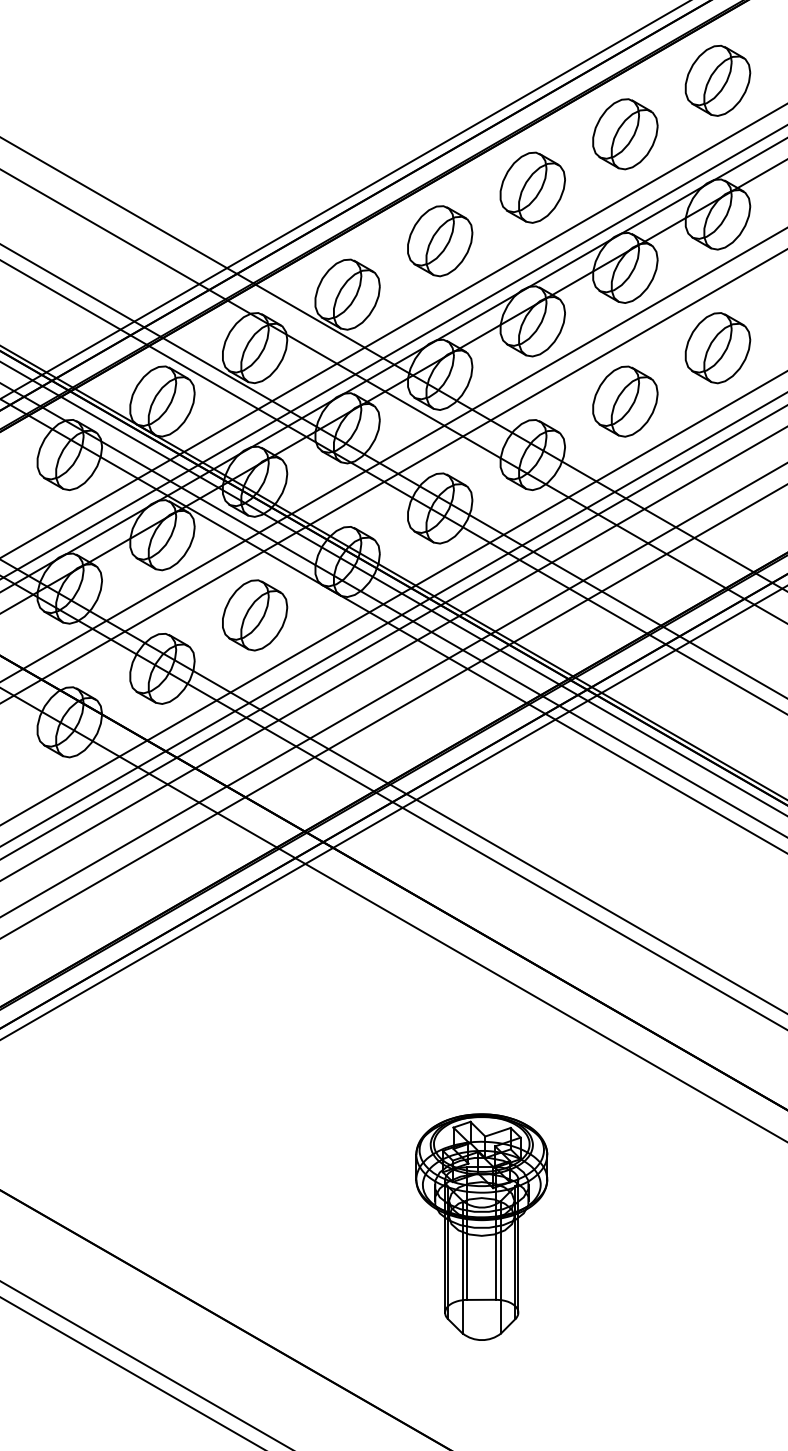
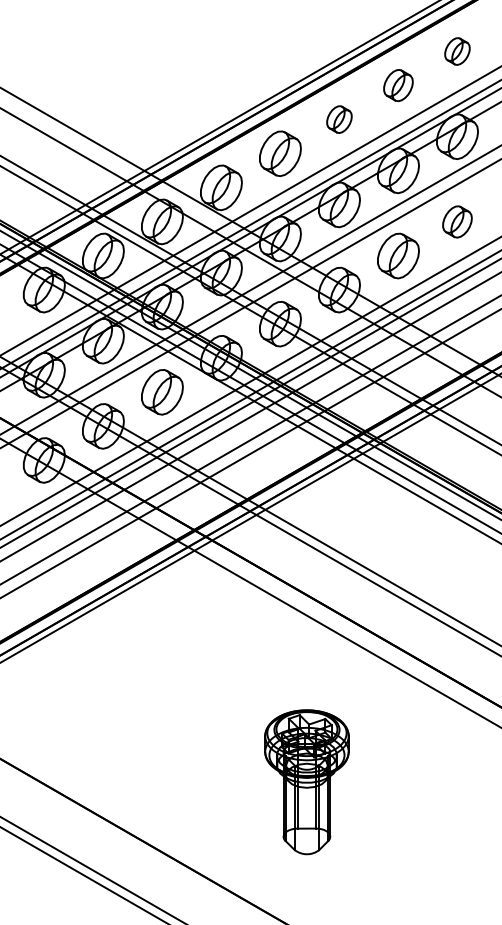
part: (717, 80) -> (457, 51), size x0.6
part: (625, 134) -> (398, 85), size x0.7
part: (532, 187) -> (339, 119), size x0.6
part: (717, 347) -> (457, 221), size x0.7

